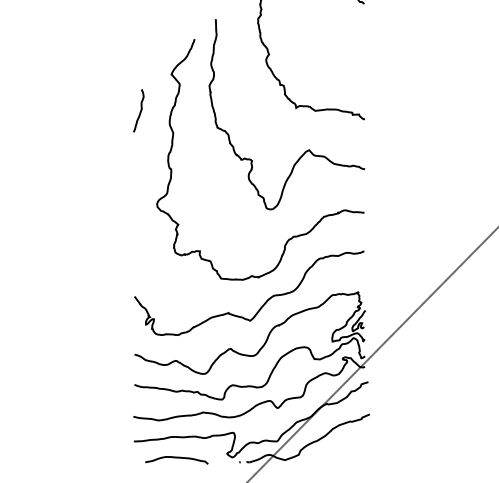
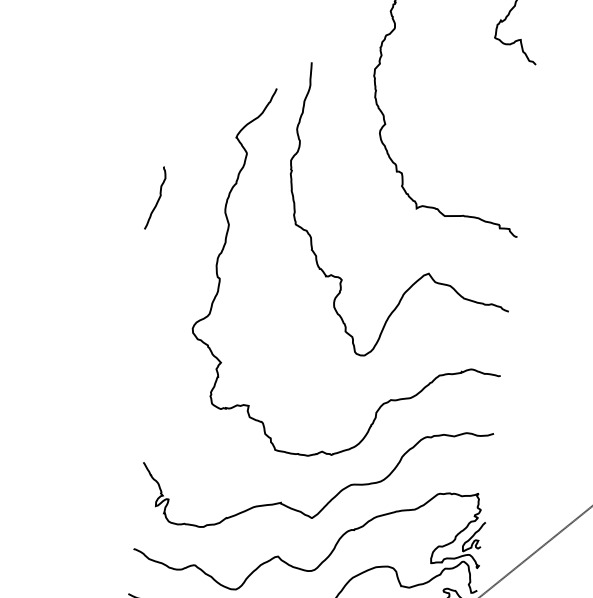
curve: (140, 110) -> (158, 197), moved

